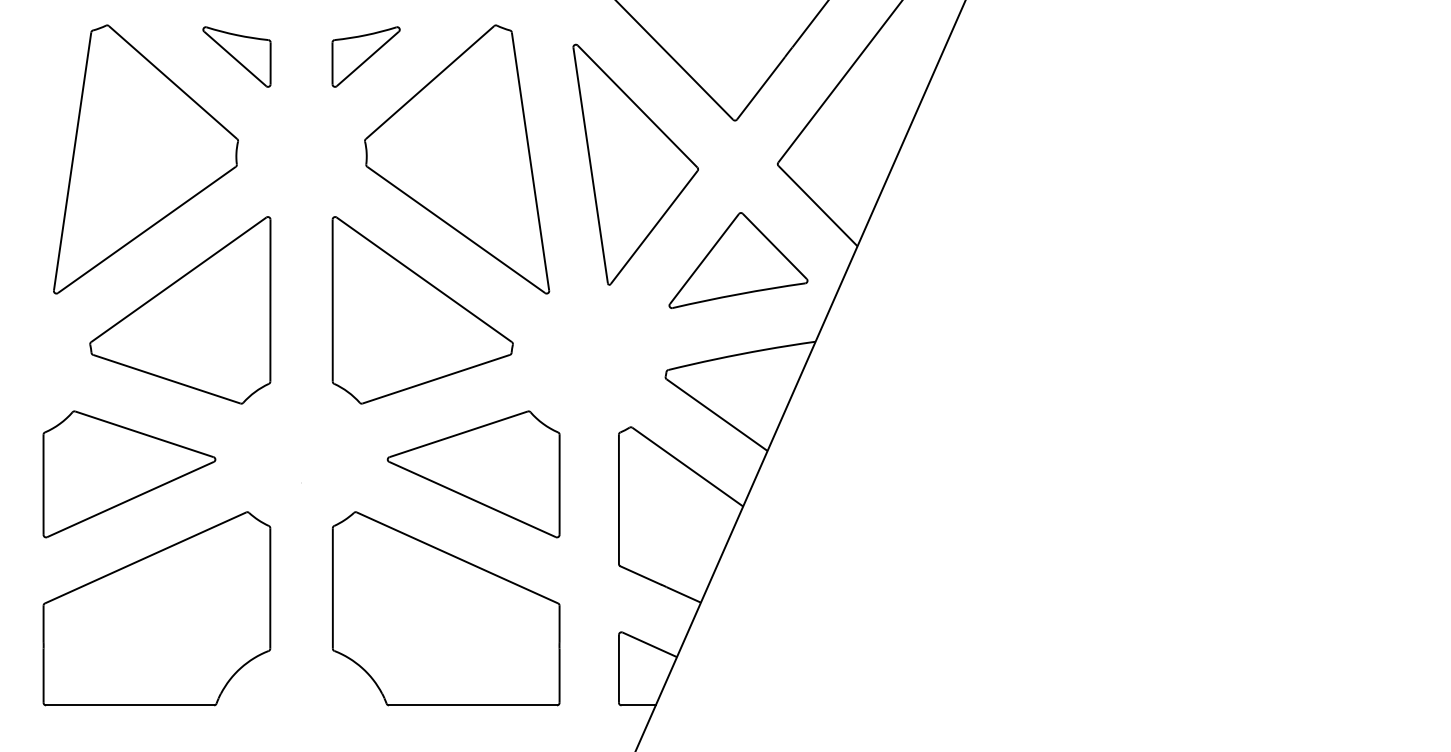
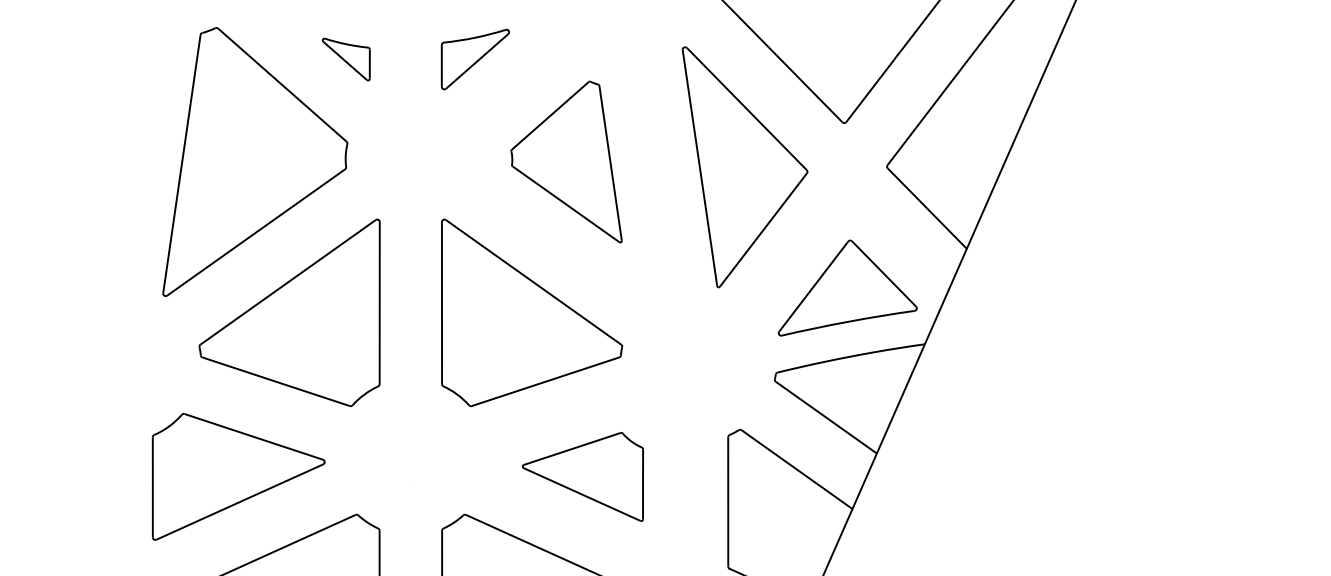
part: (236, 56) -> (345, 59), size x0.7
part: (457, 159) -> (566, 162), size x0.6
part: (738, 260) -> (847, 288), moved
part: (473, 474) -> (582, 477), size x0.7

